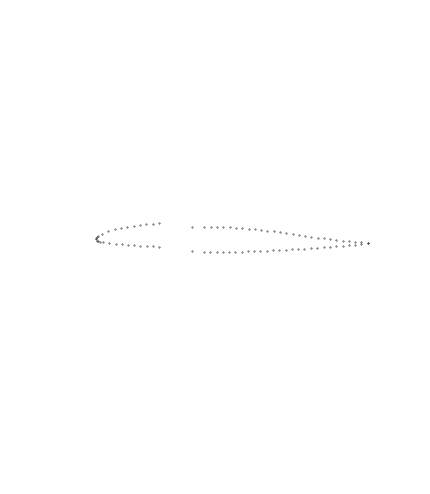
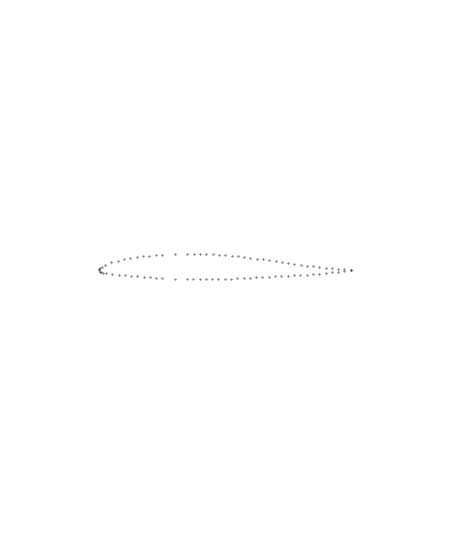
part: (127, 228) -> (130, 259), moved

